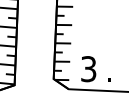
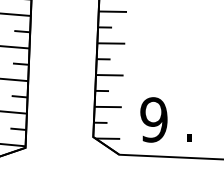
text: (88, 69) -> (153, 120), 3 -> 9

